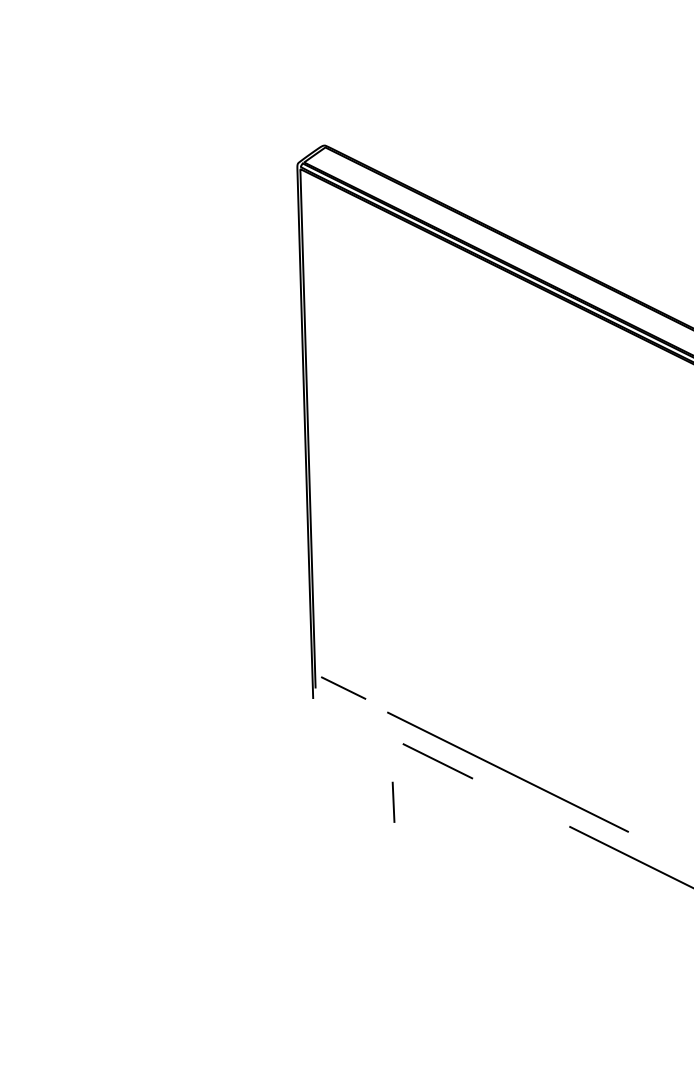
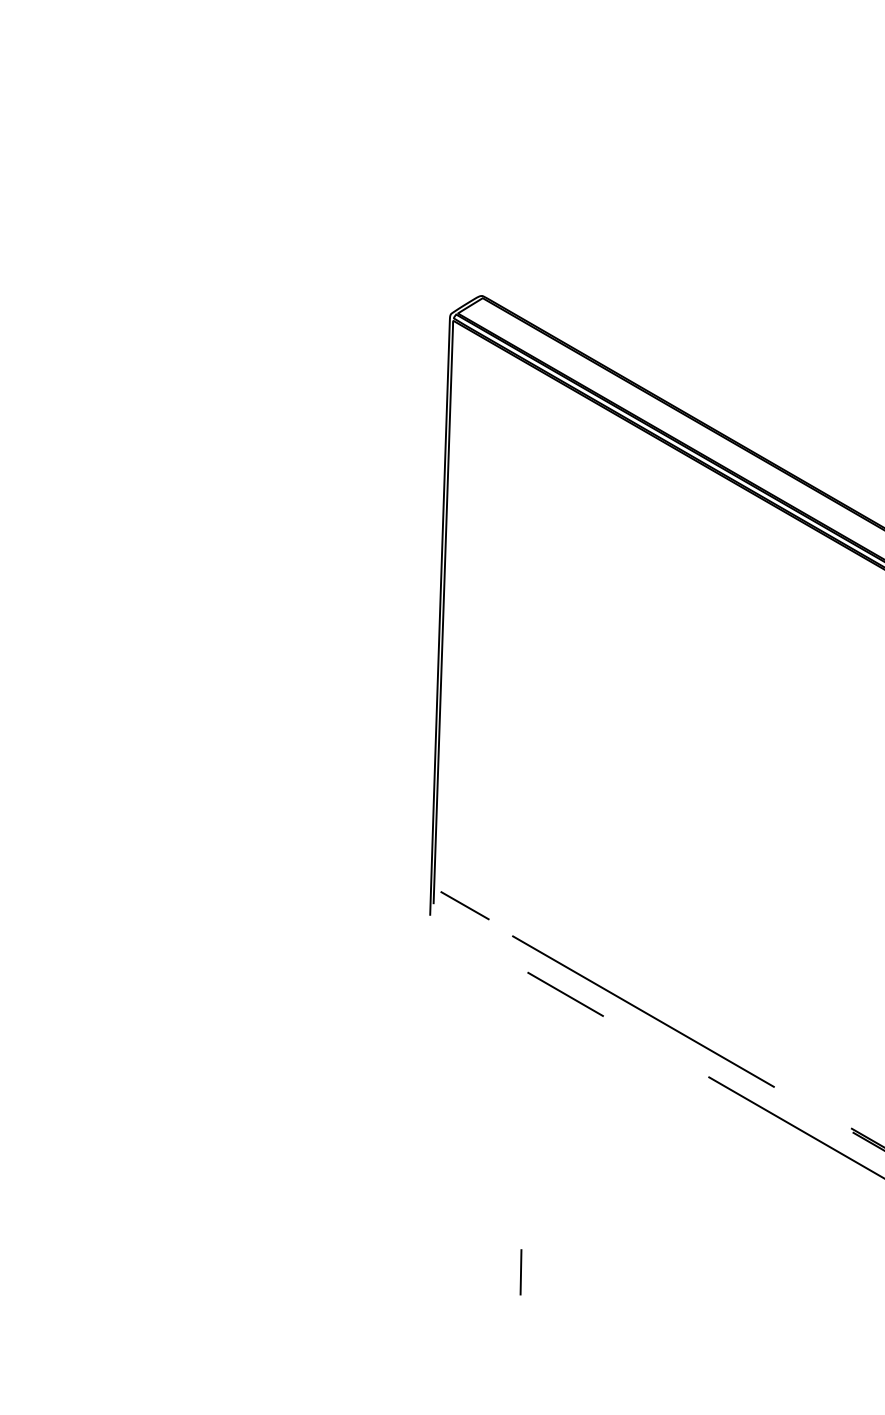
line: (393, 802) -> (520, 1272), moved

